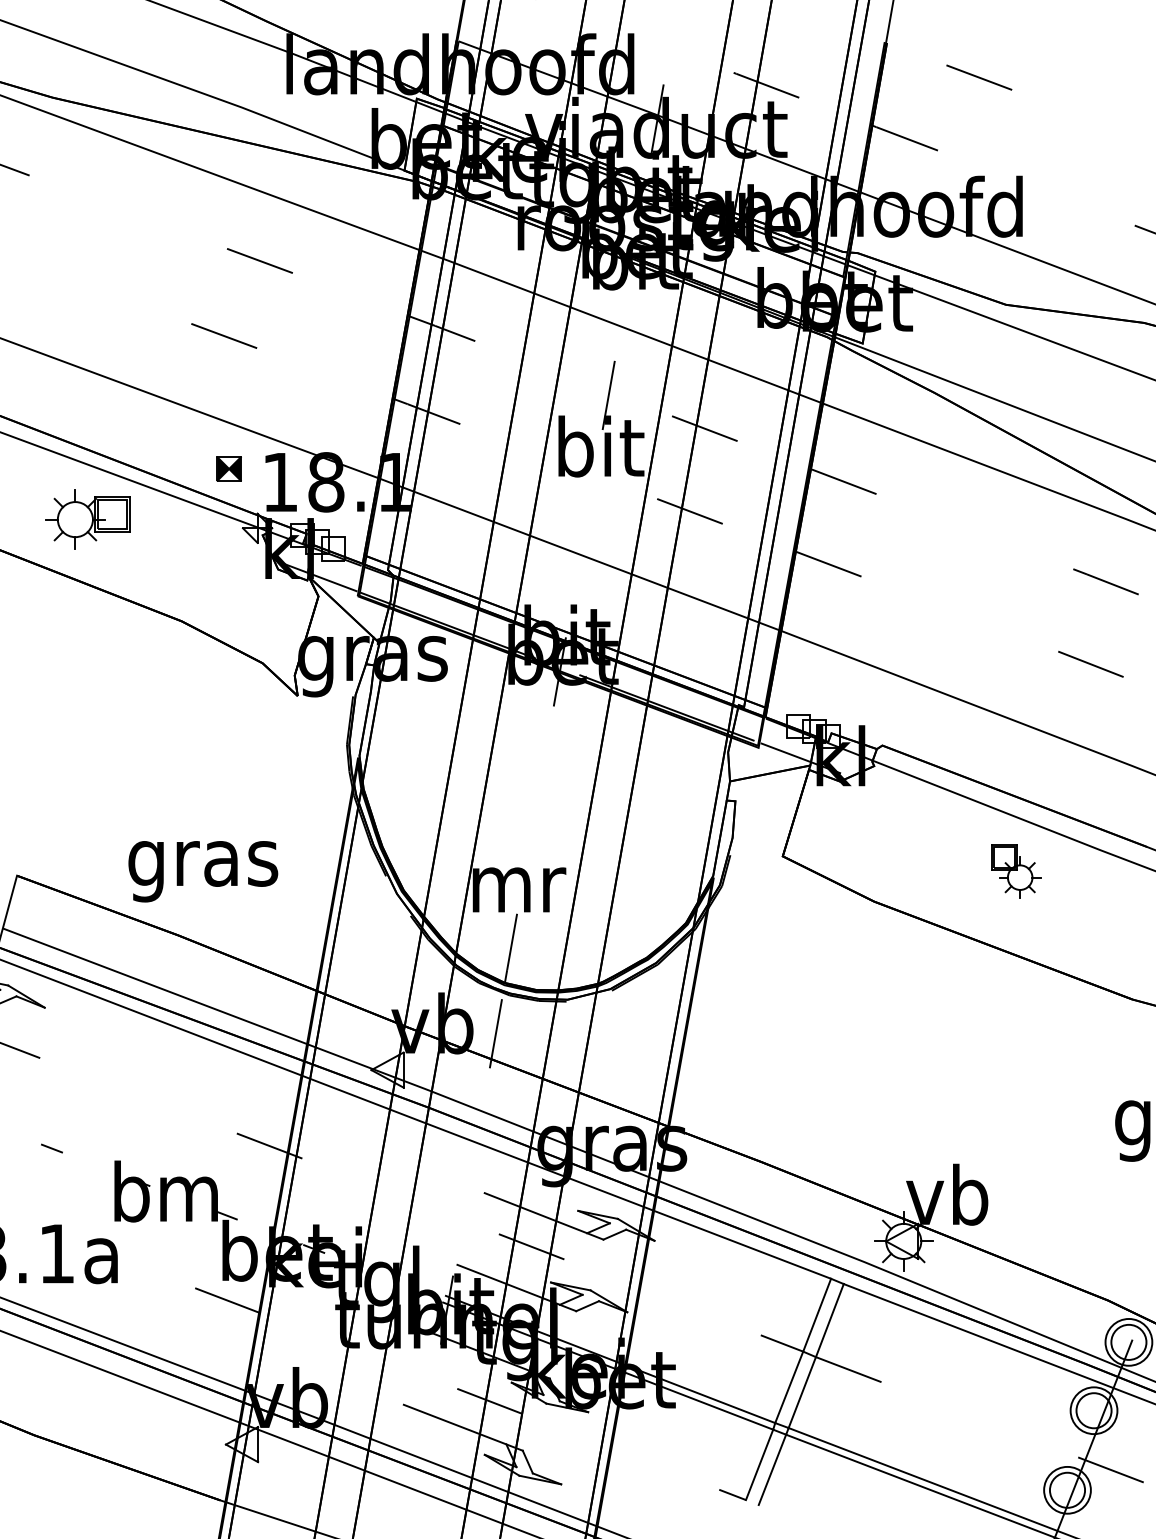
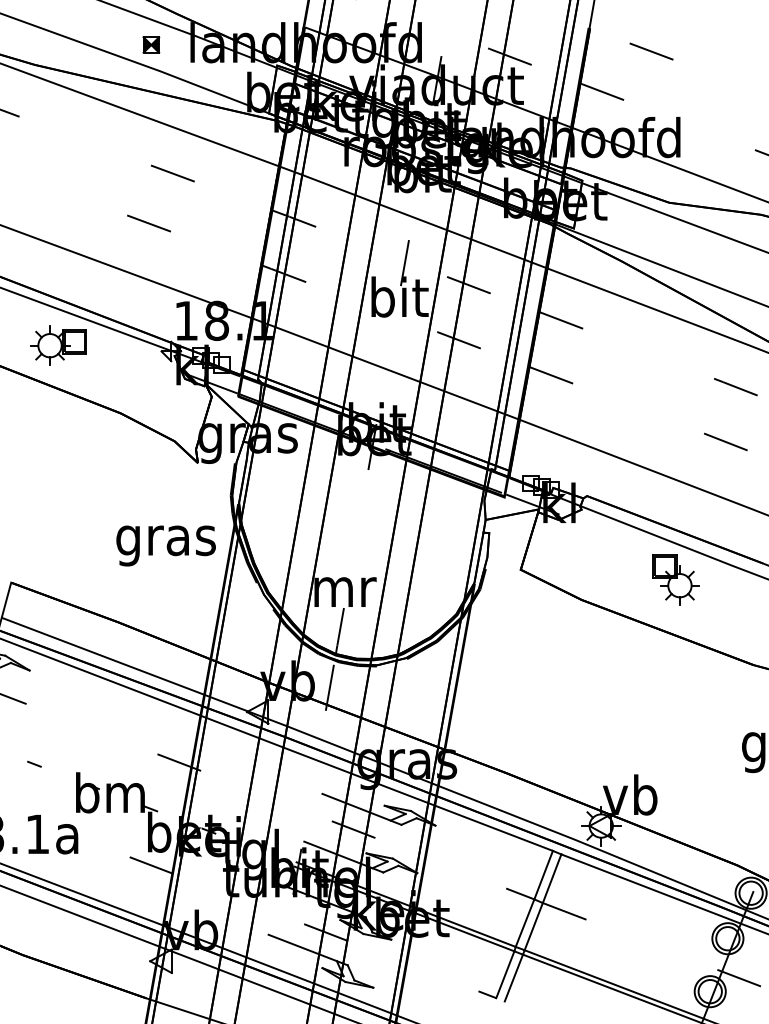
part: (229, 468) -> (151, 44), moved
text: (202, 870) -> (165, 545), moved
part: (1015, 870) -> (675, 579), size x1.43

